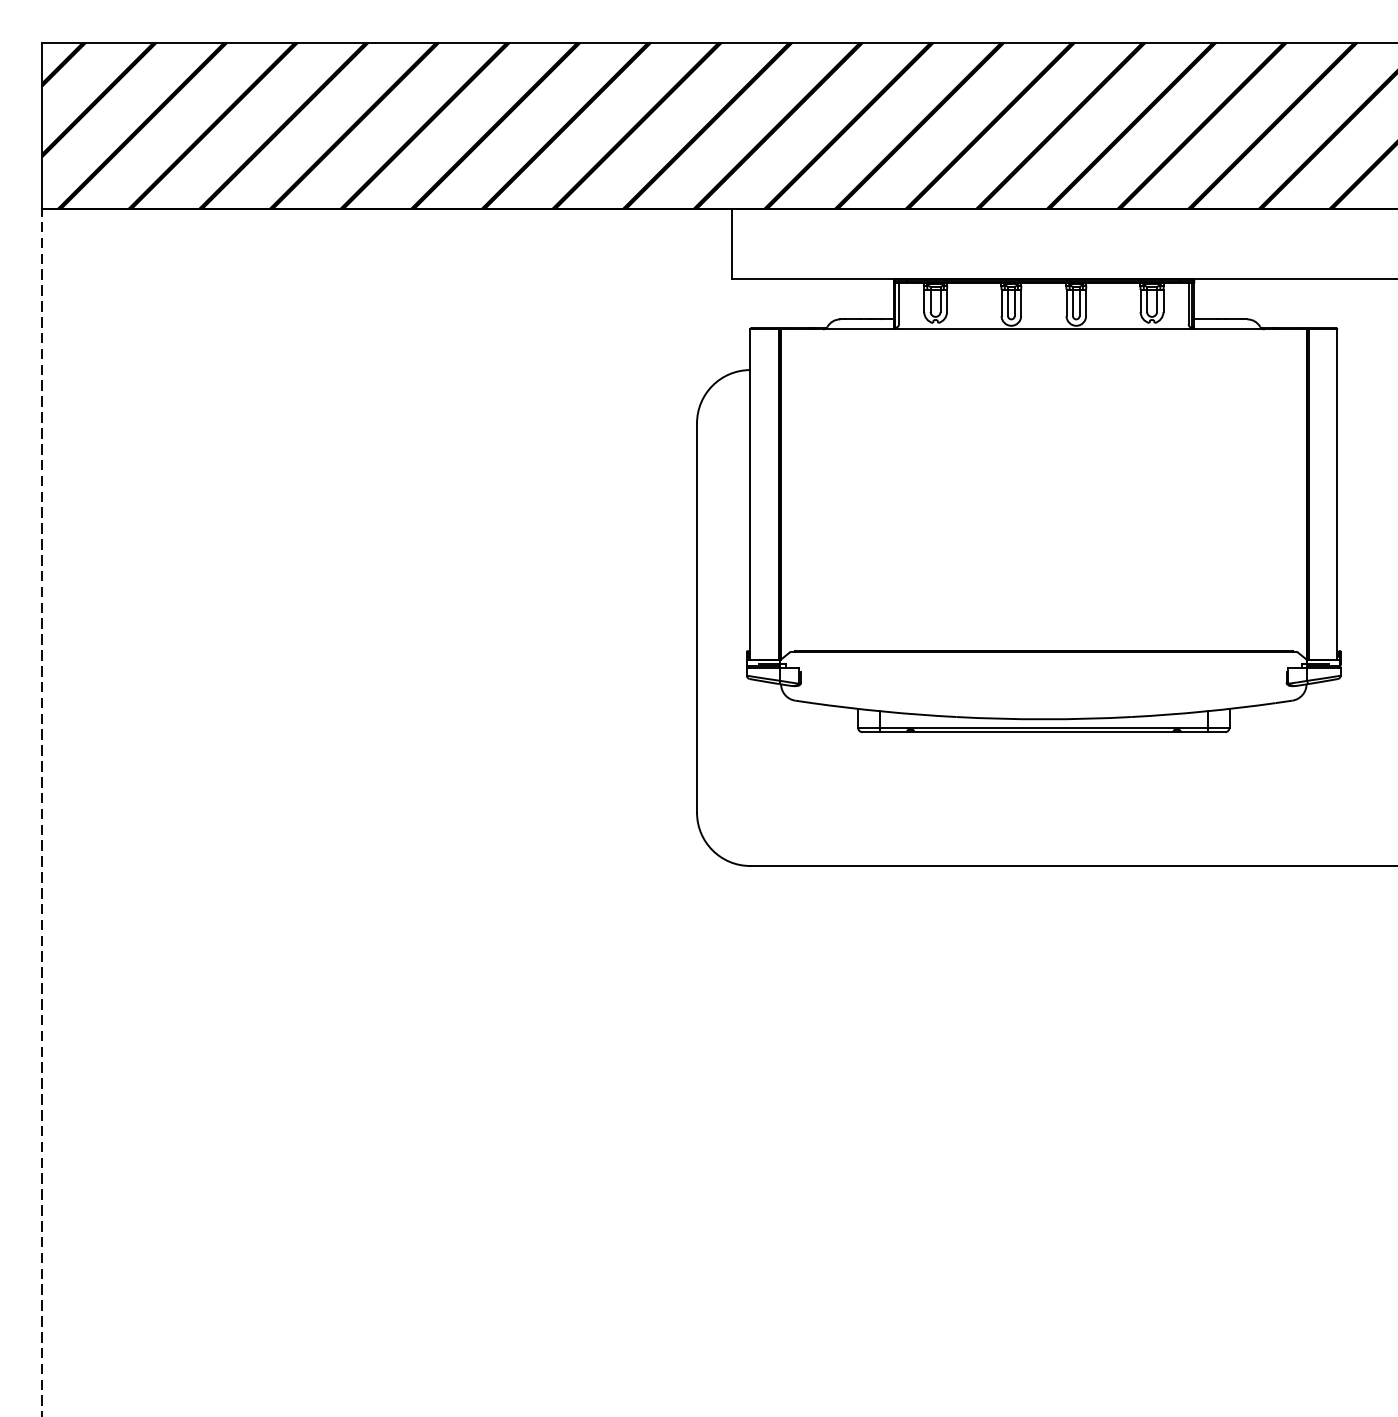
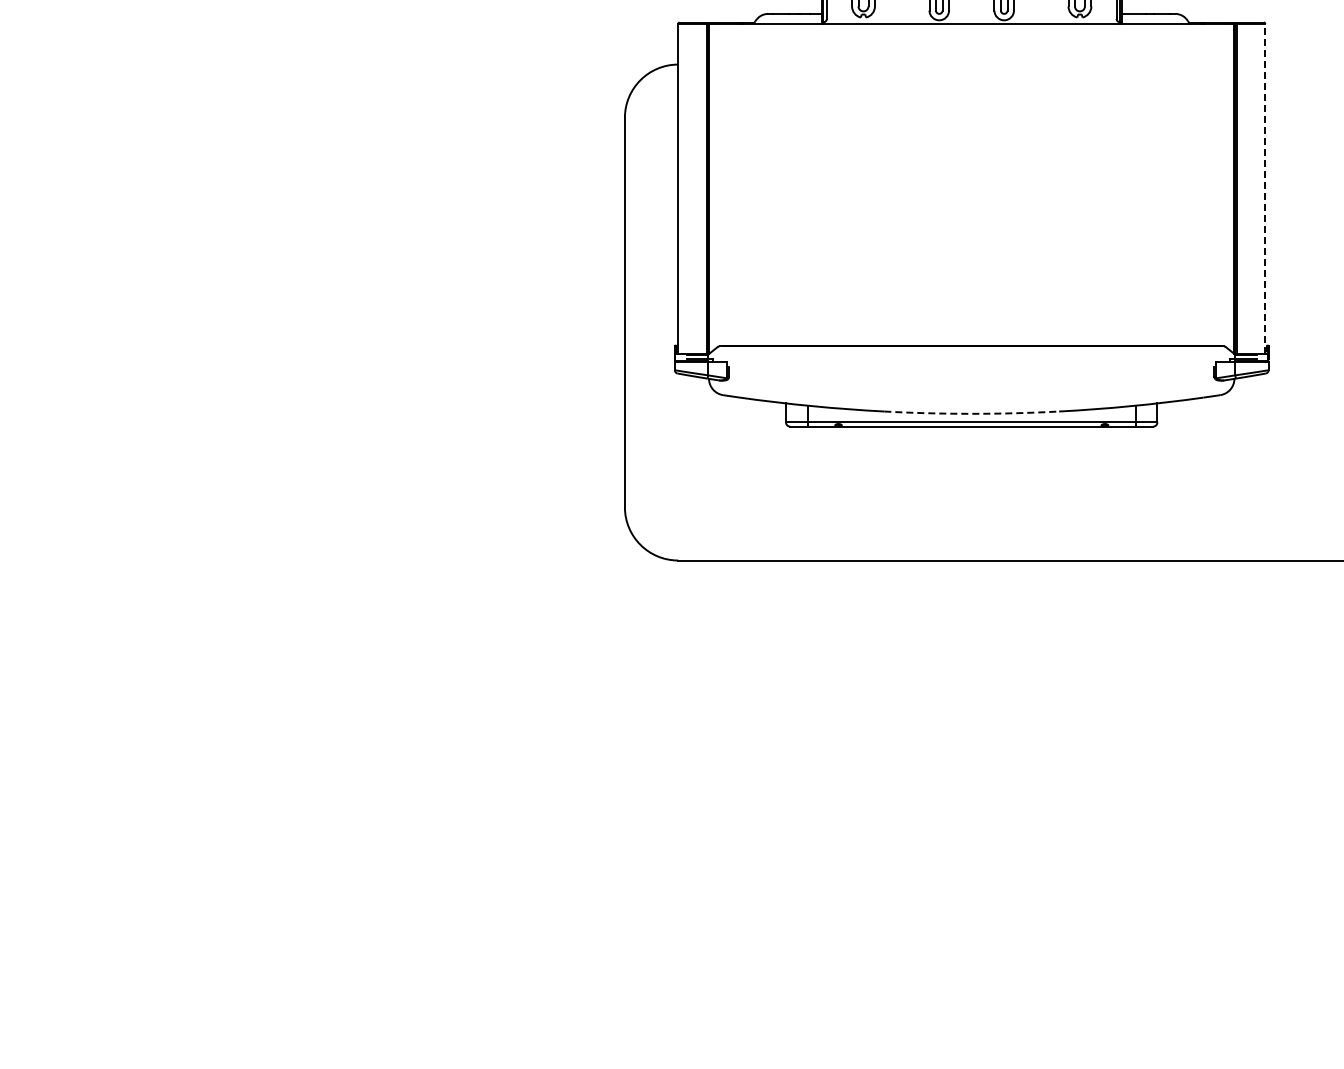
line: (1337, 493) -> (1265, 188), solid -> dashed
arc: (1043, 719) -> (971, 414), solid -> dashed

